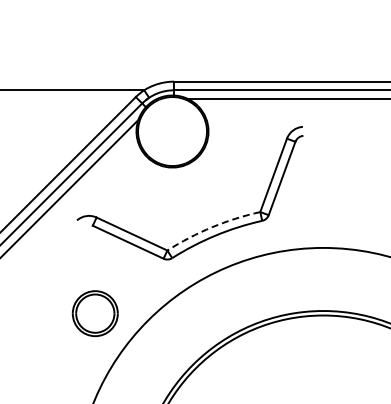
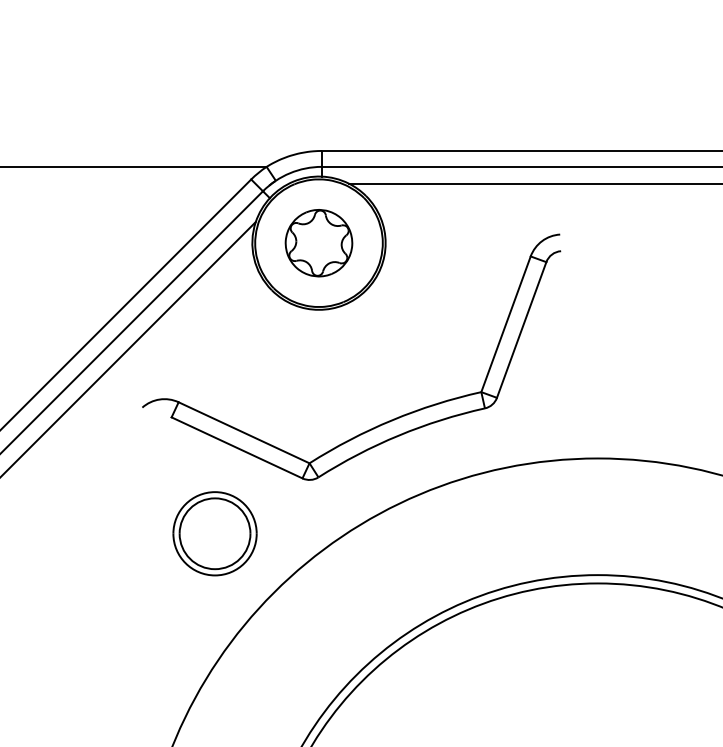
part: (172, 131) -> (318, 243), added
arc: (212, 227) -> (392, 420), dashed -> solid
part: (94, 313) -> (213, 533), moved

